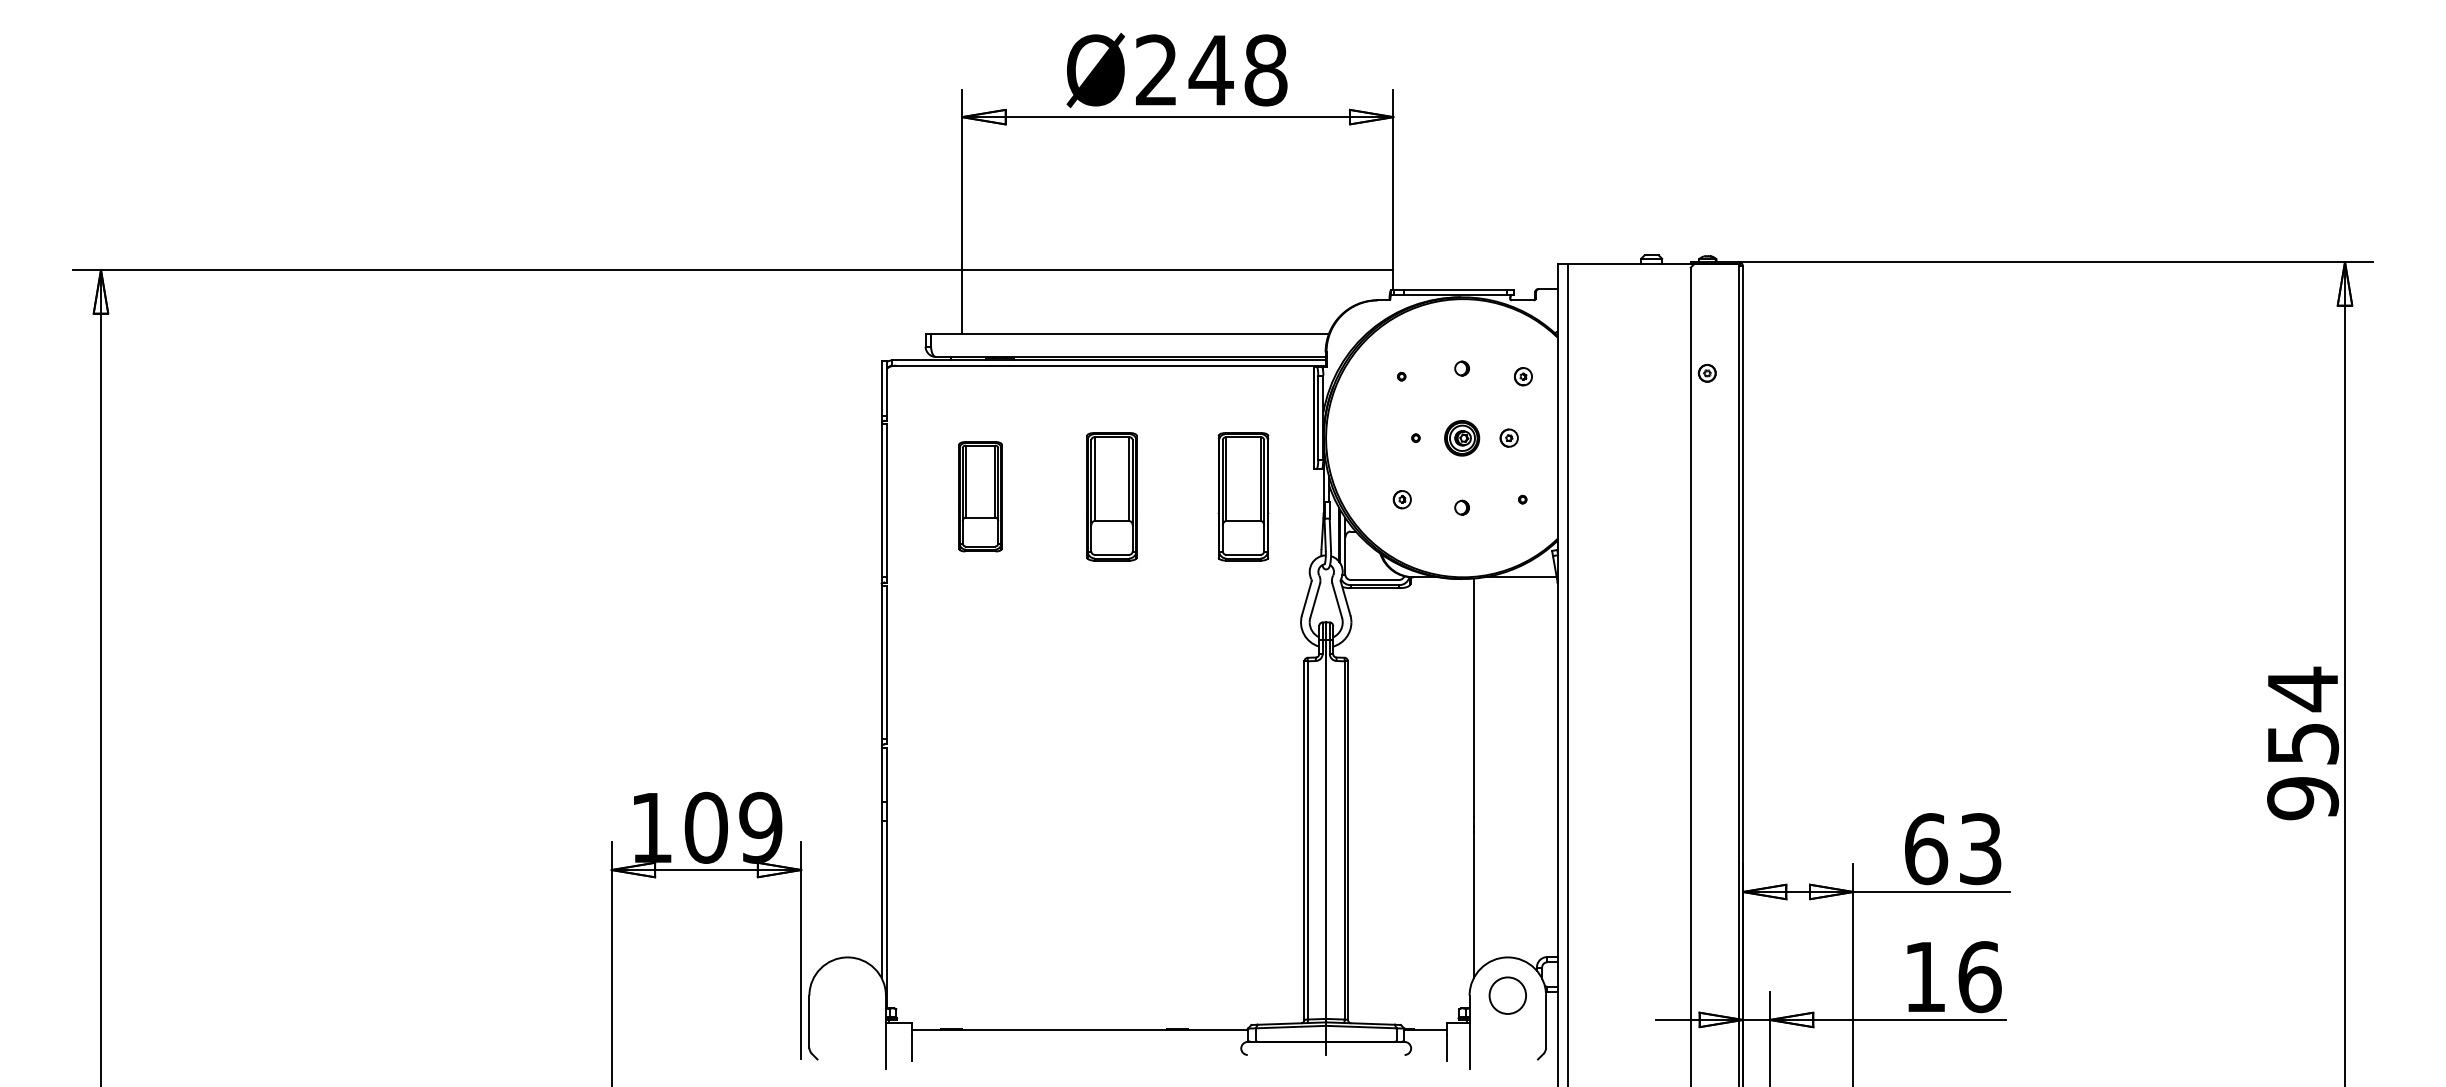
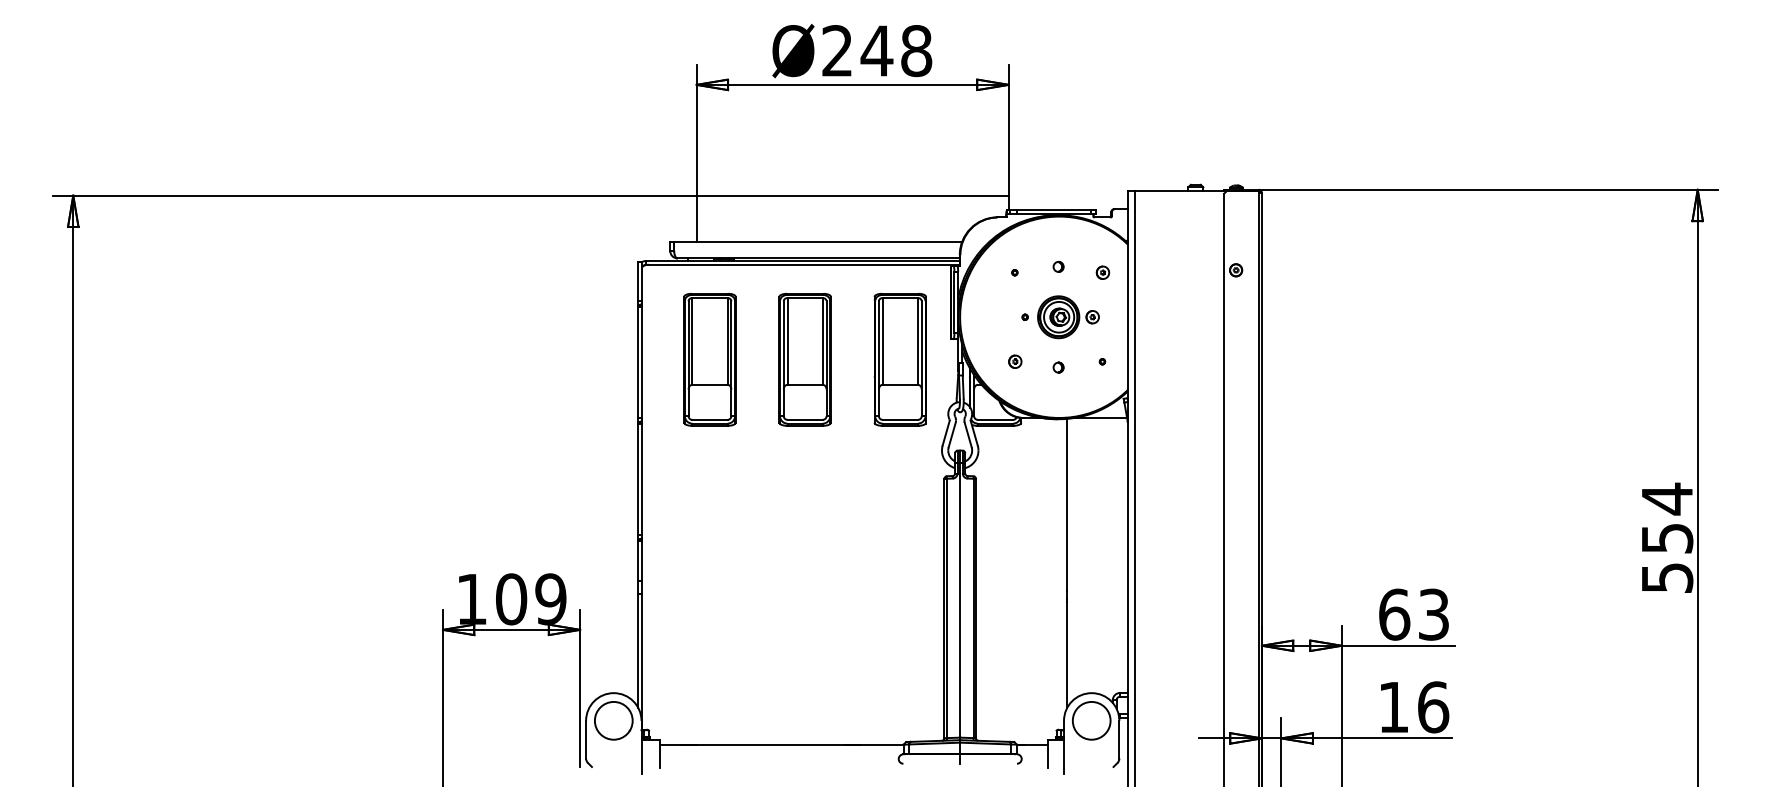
part: (1461, 438) -> (1058, 317), size x1.67
part: (980, 496) -> (709, 359), size x1.67
part: (1111, 496) -> (804, 359), size x1.43
part: (1243, 496) -> (900, 359), size x1.43
text: (2302, 798) -> (1666, 578), 954 -> 554
circle: (847, 995) -> (613, 720), added
circle: (1507, 995) -> (1091, 720), size x1.43

